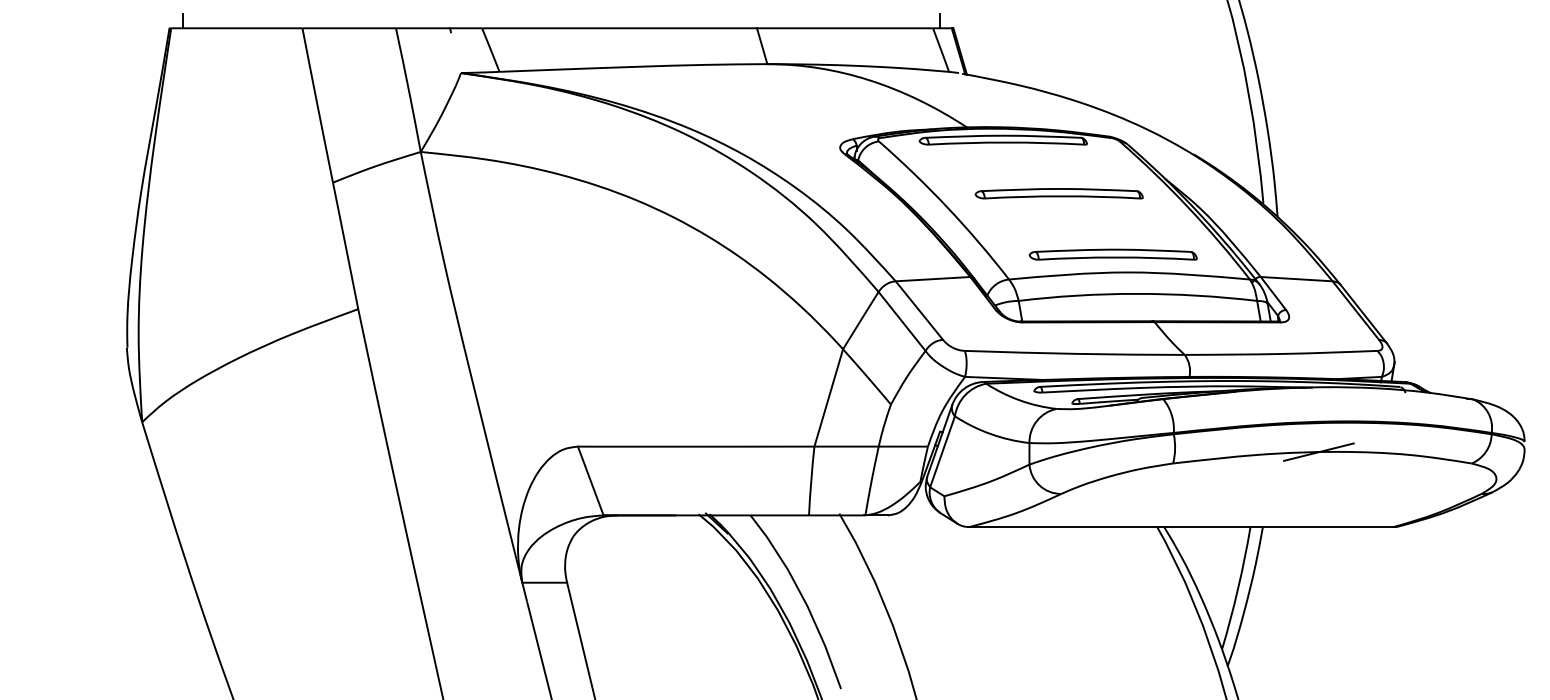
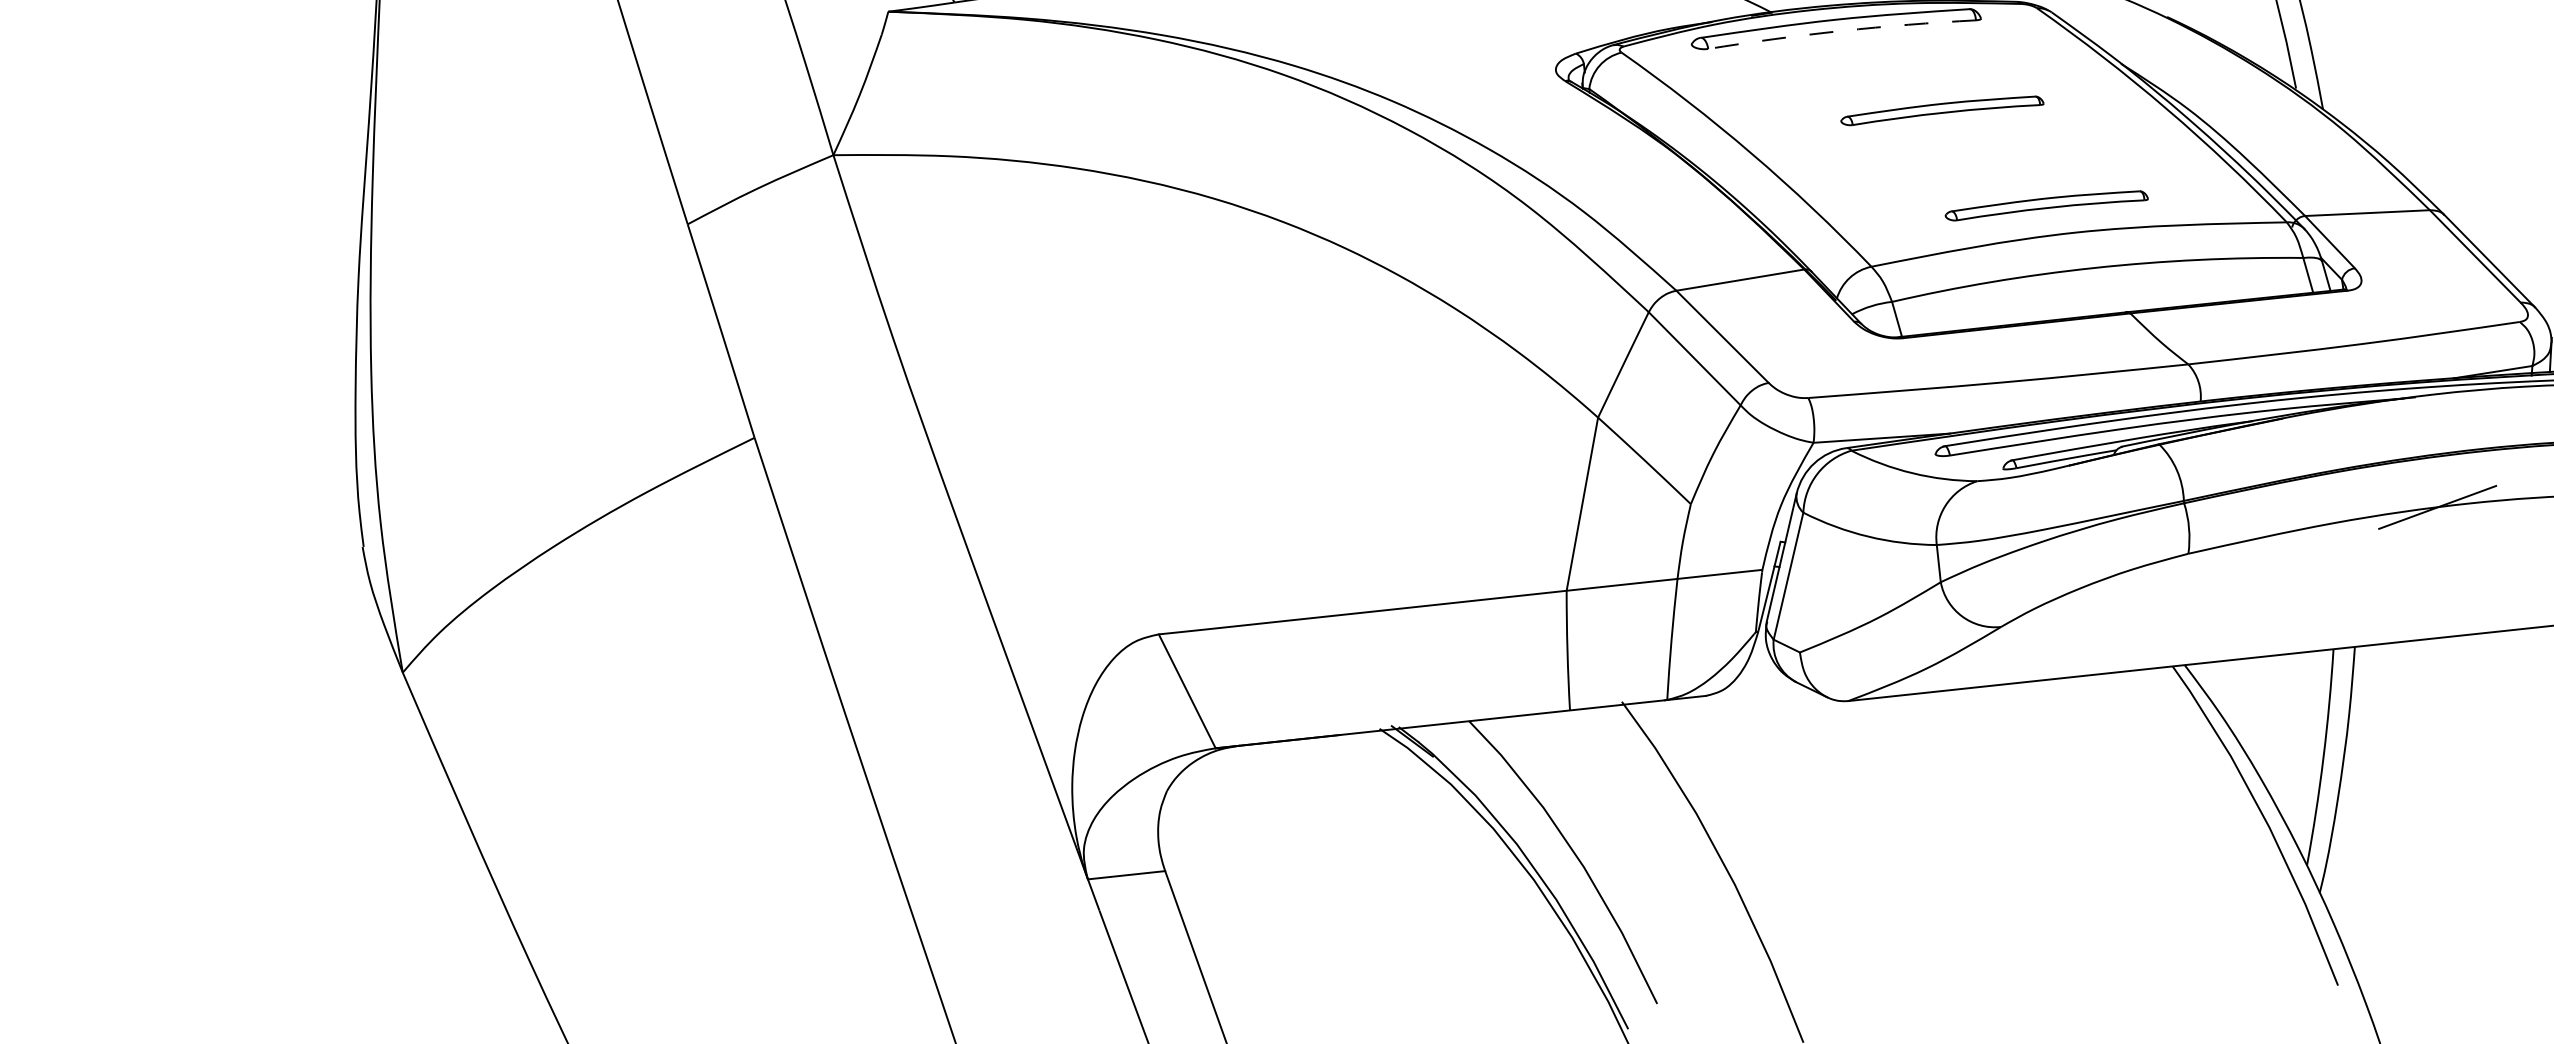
arc: (1006, 142) -> (1841, 30), solid -> dashed
part: (1058, 193) -> (1940, 109), size x0.7
part: (1112, 254) -> (2045, 204), size x0.7

